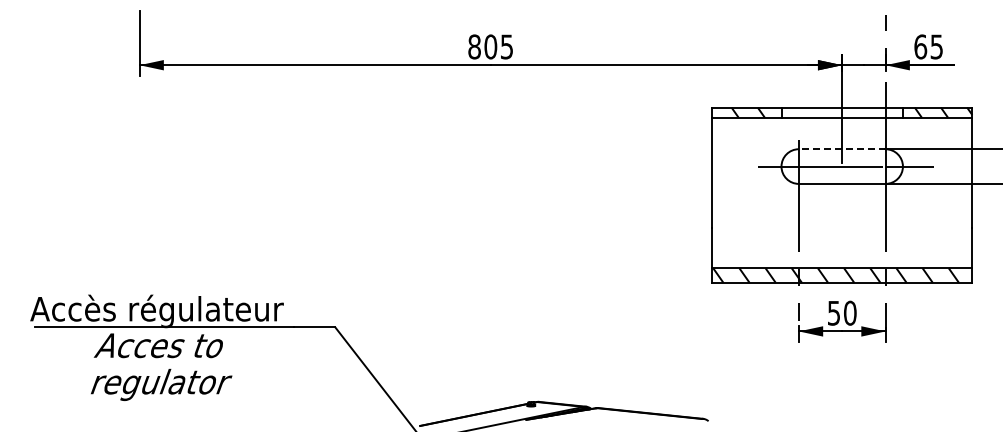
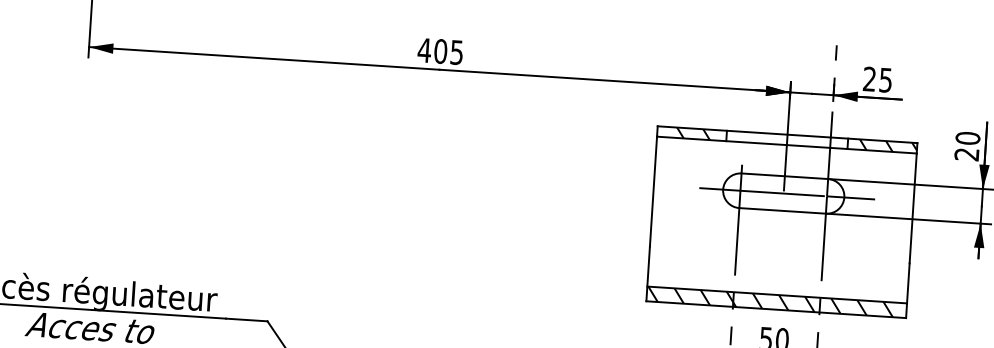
text: (474, 46) -> (424, 50), 805 -> 405
text: (920, 46) -> (869, 78), 65 -> 25
line: (841, 149) -> (784, 176), dashed -> solid

